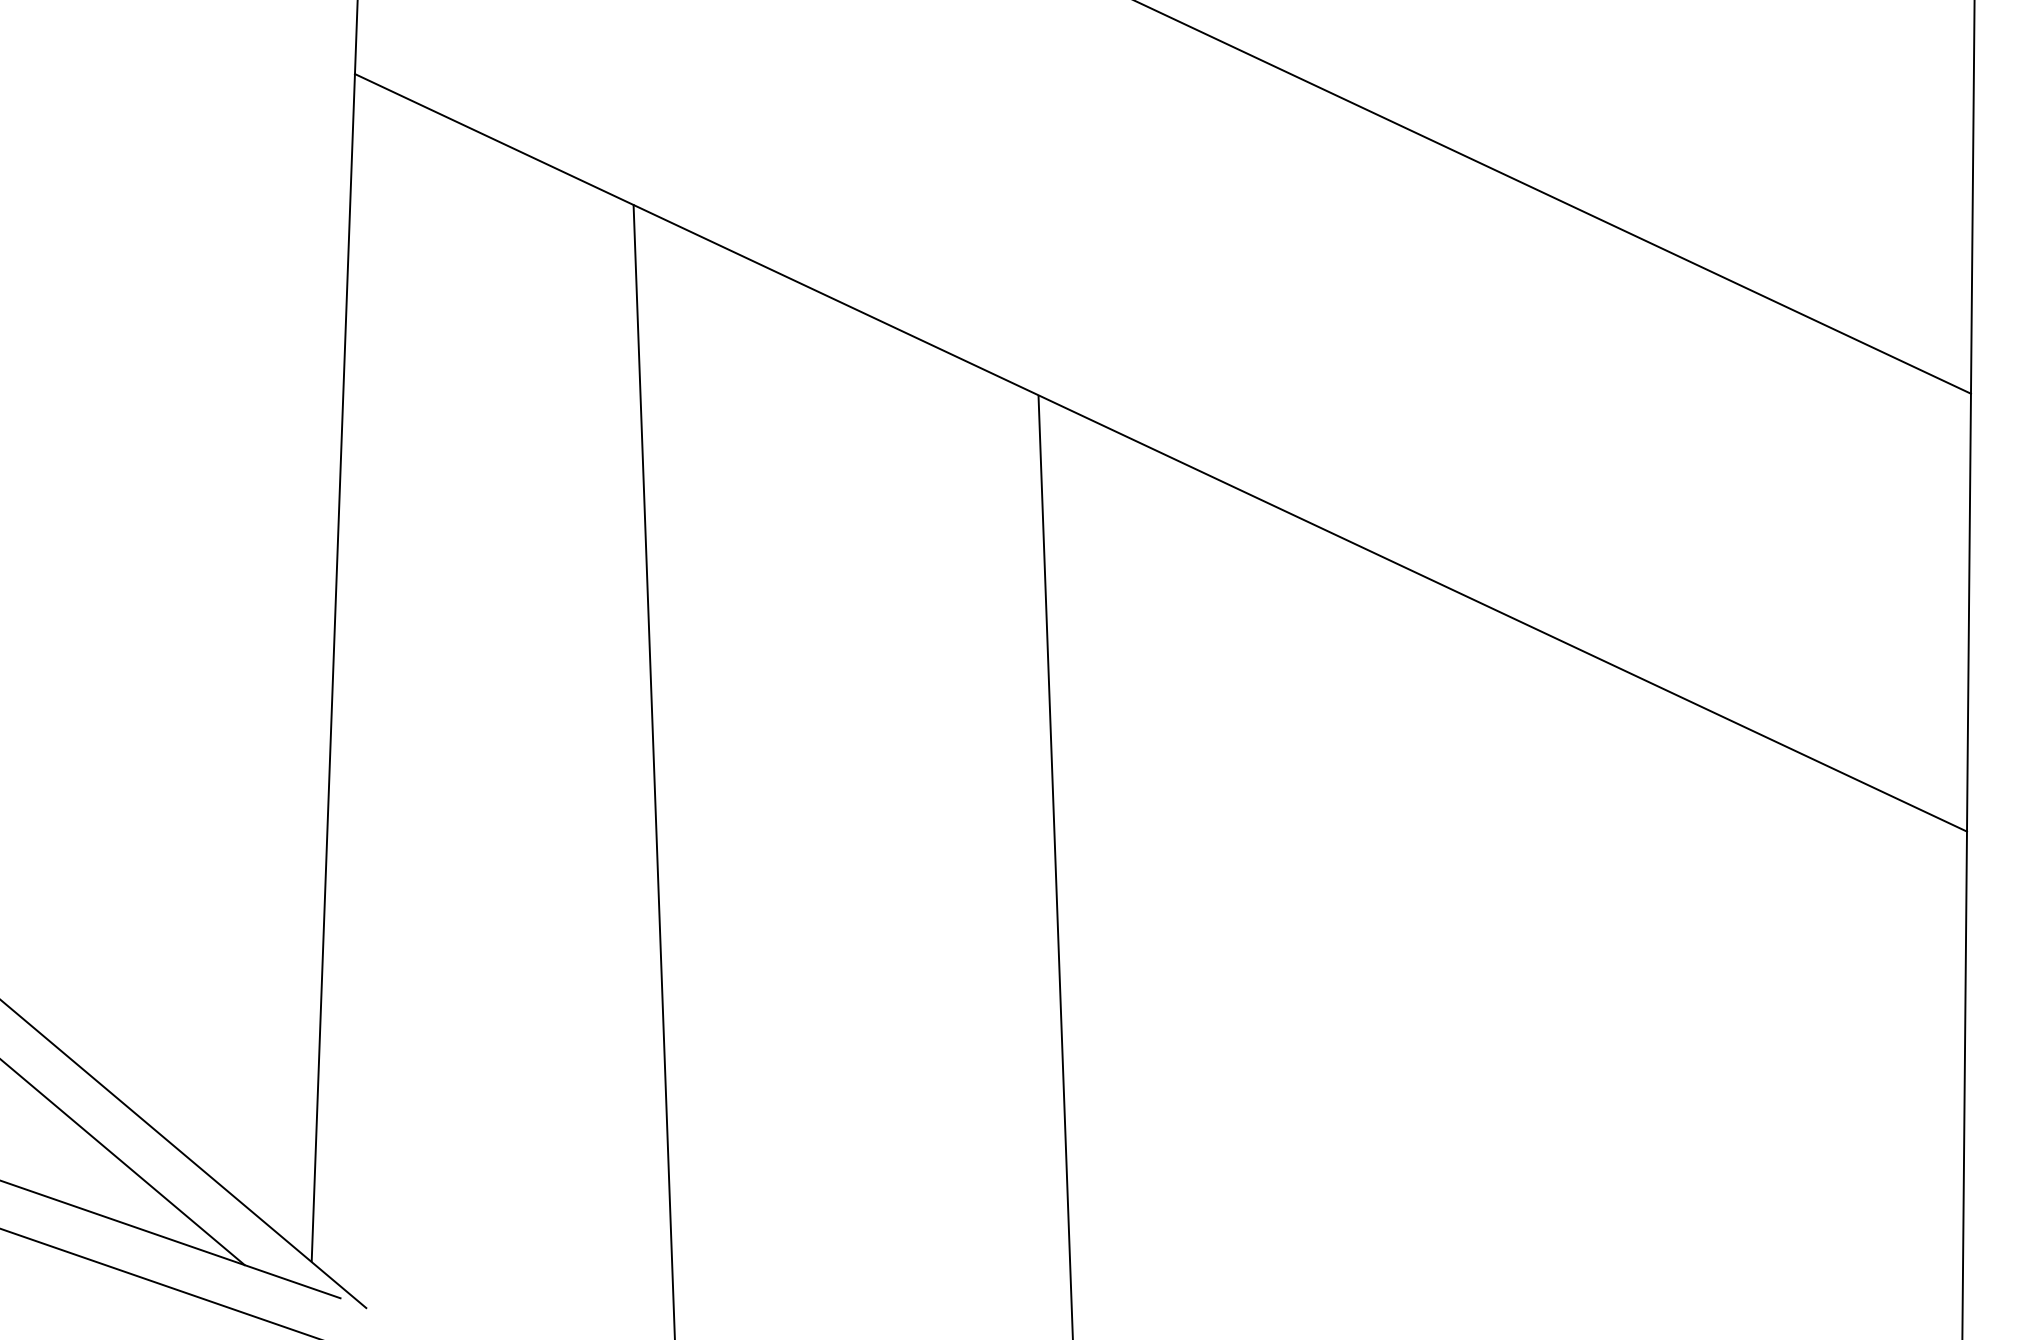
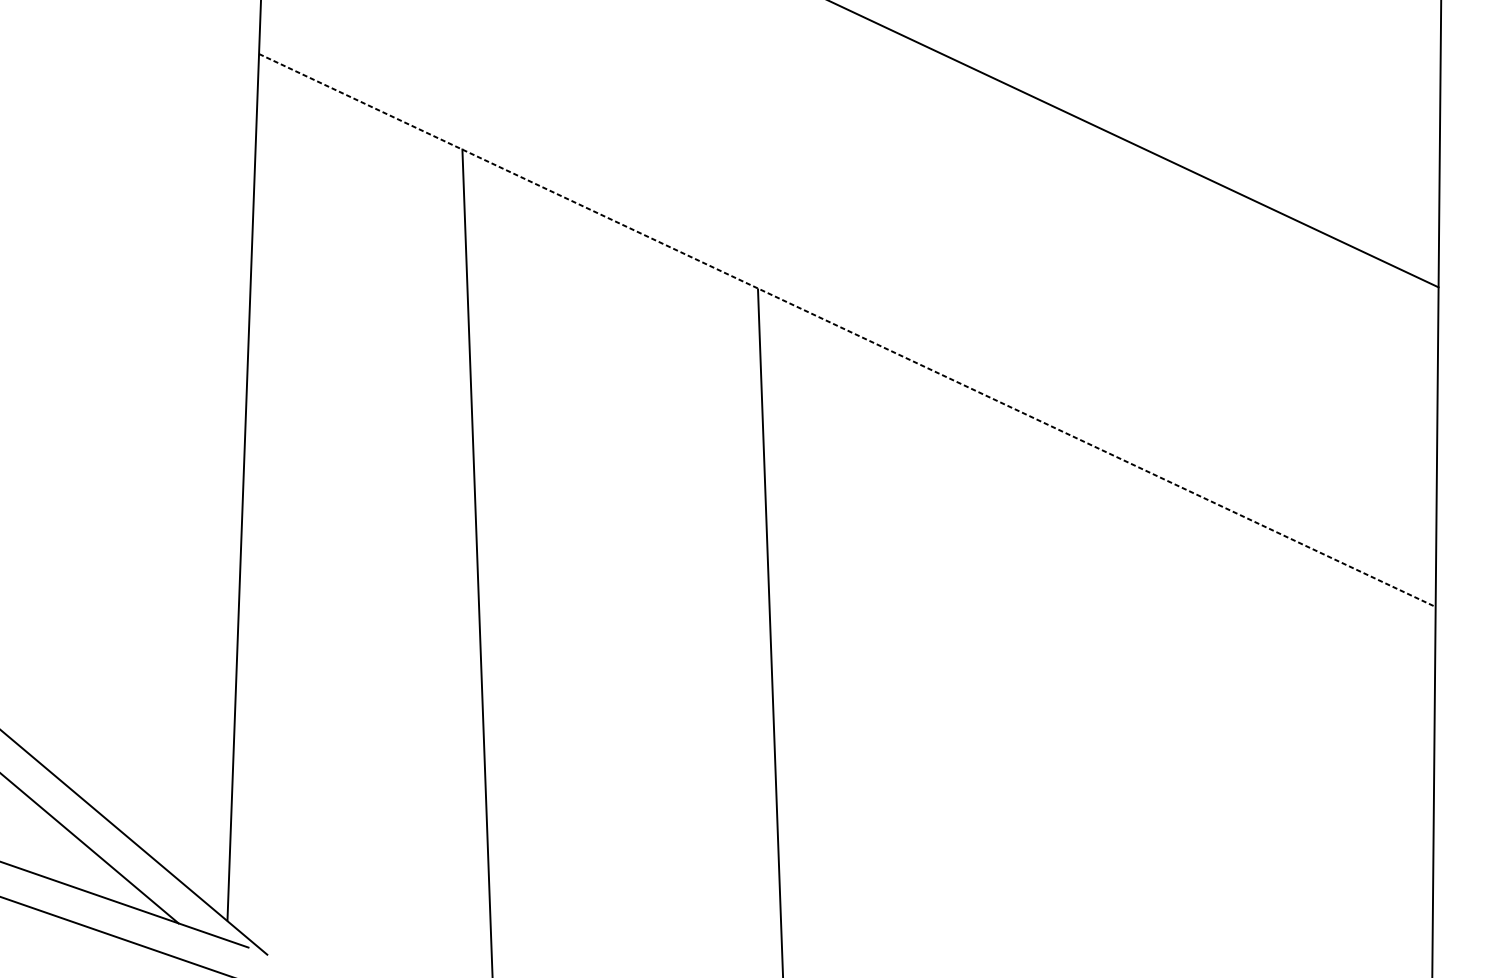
line: (1160, 452) -> (847, 330), solid -> dashed

